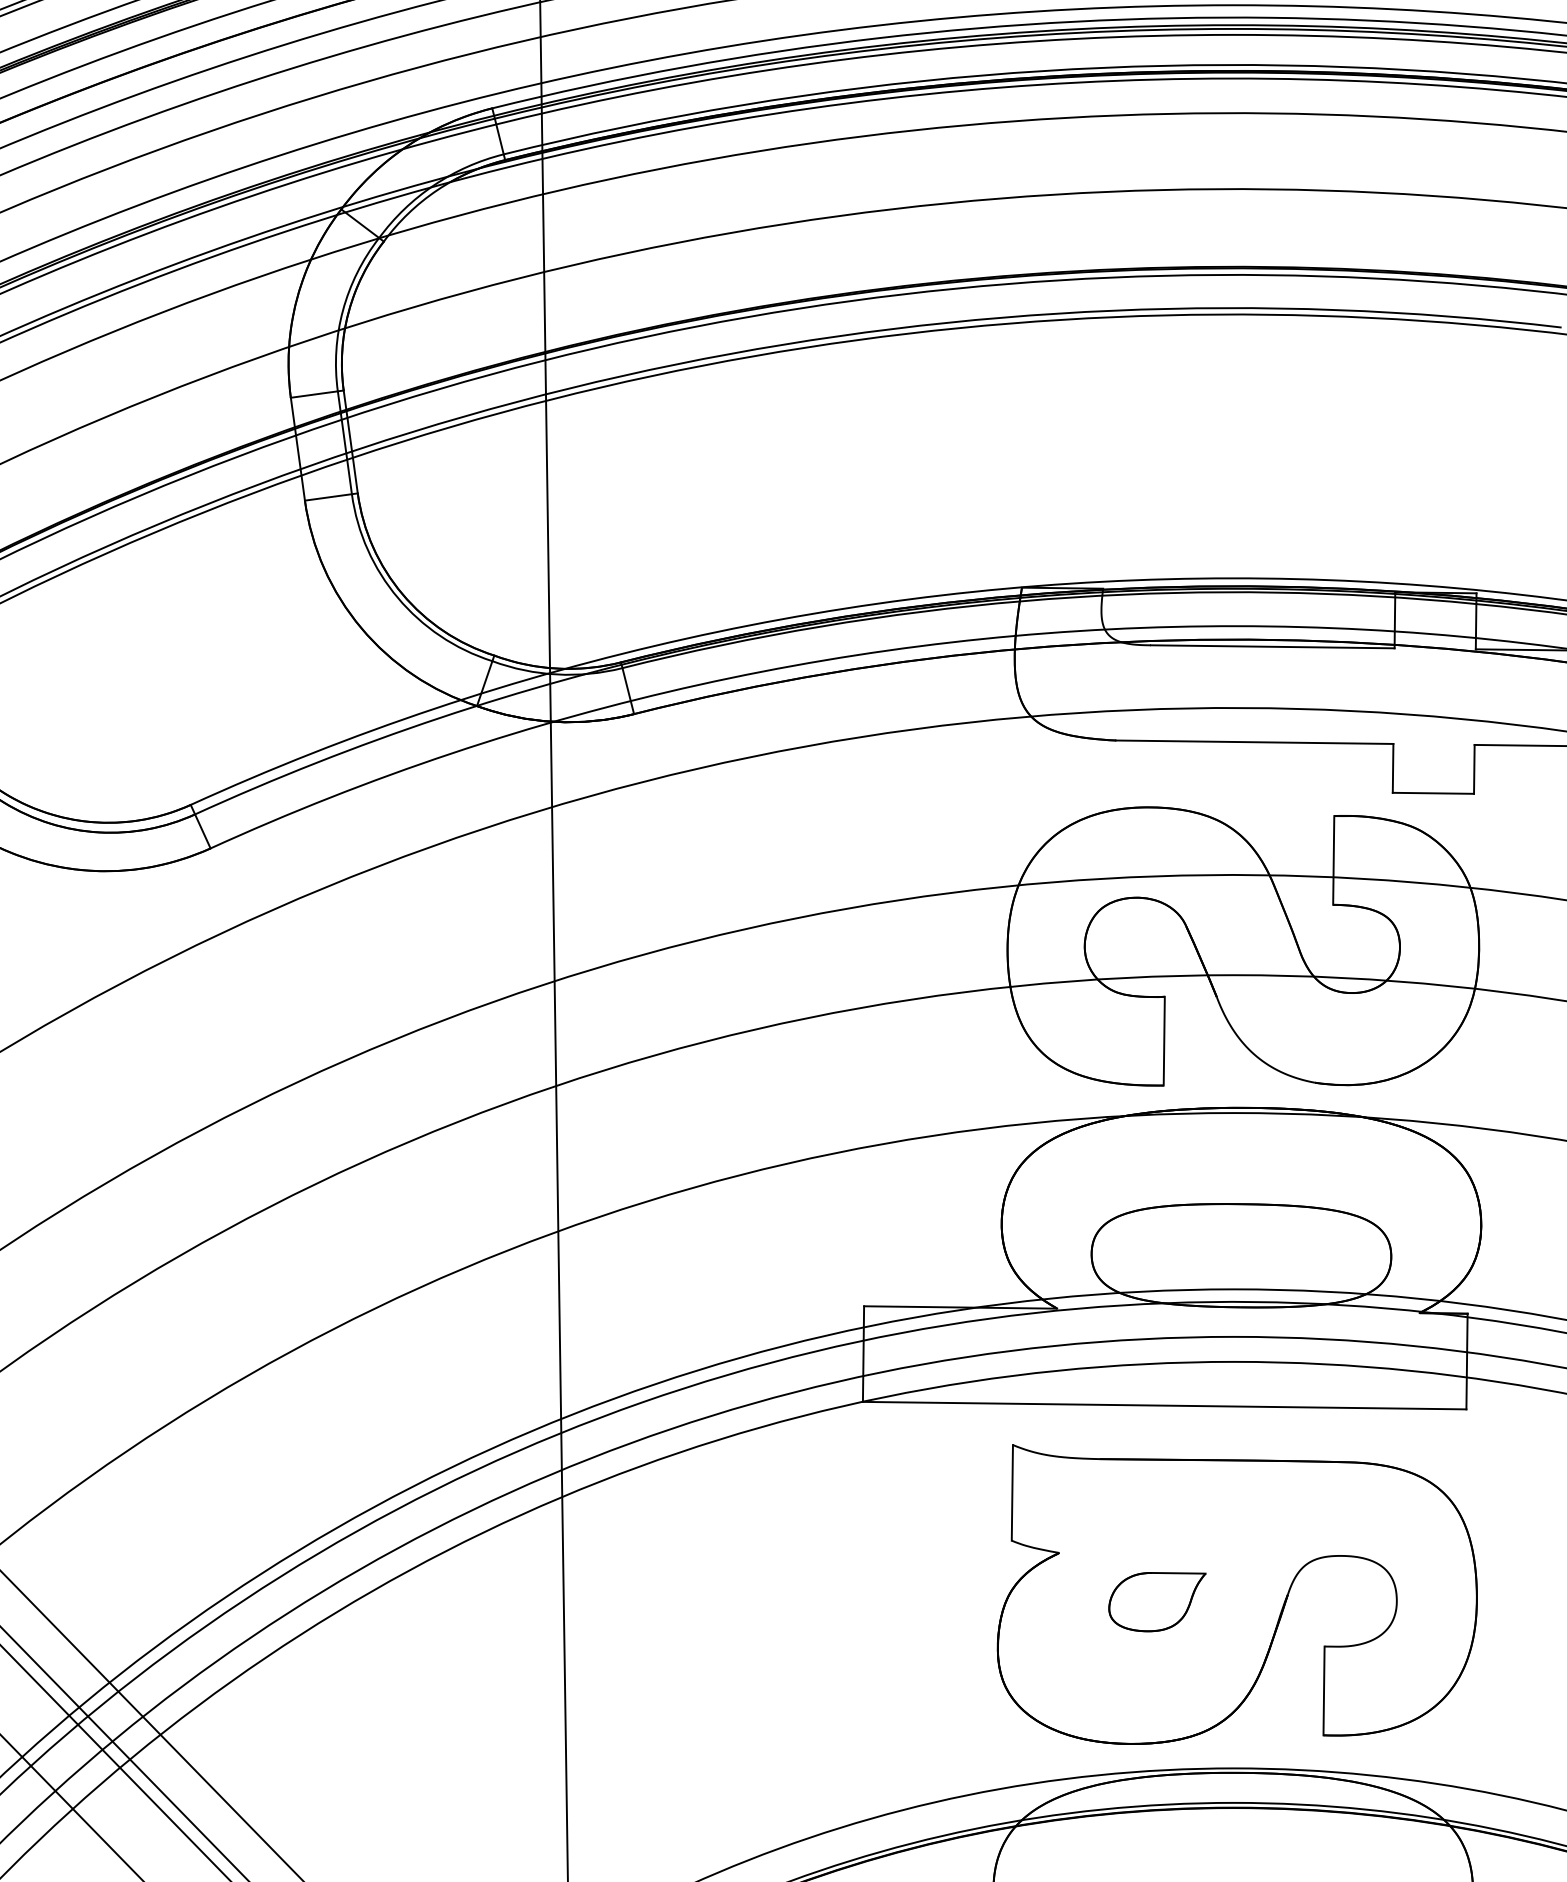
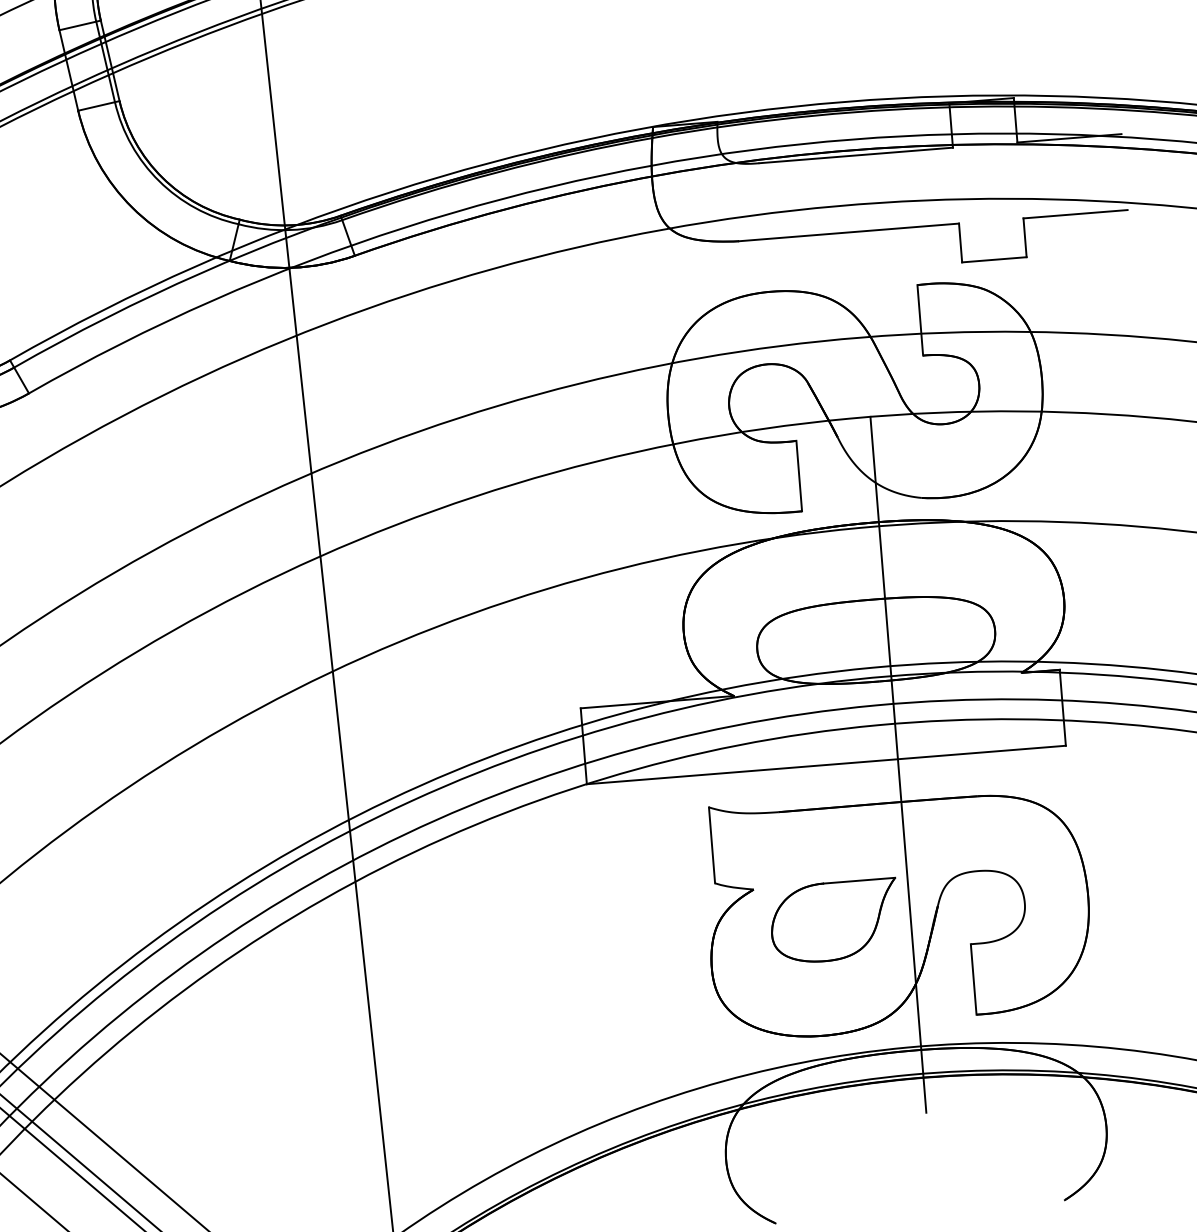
line: (1254, 1413) -> (898, 764), added
part: (1157, 1601) -> (835, 920), size x1.67

